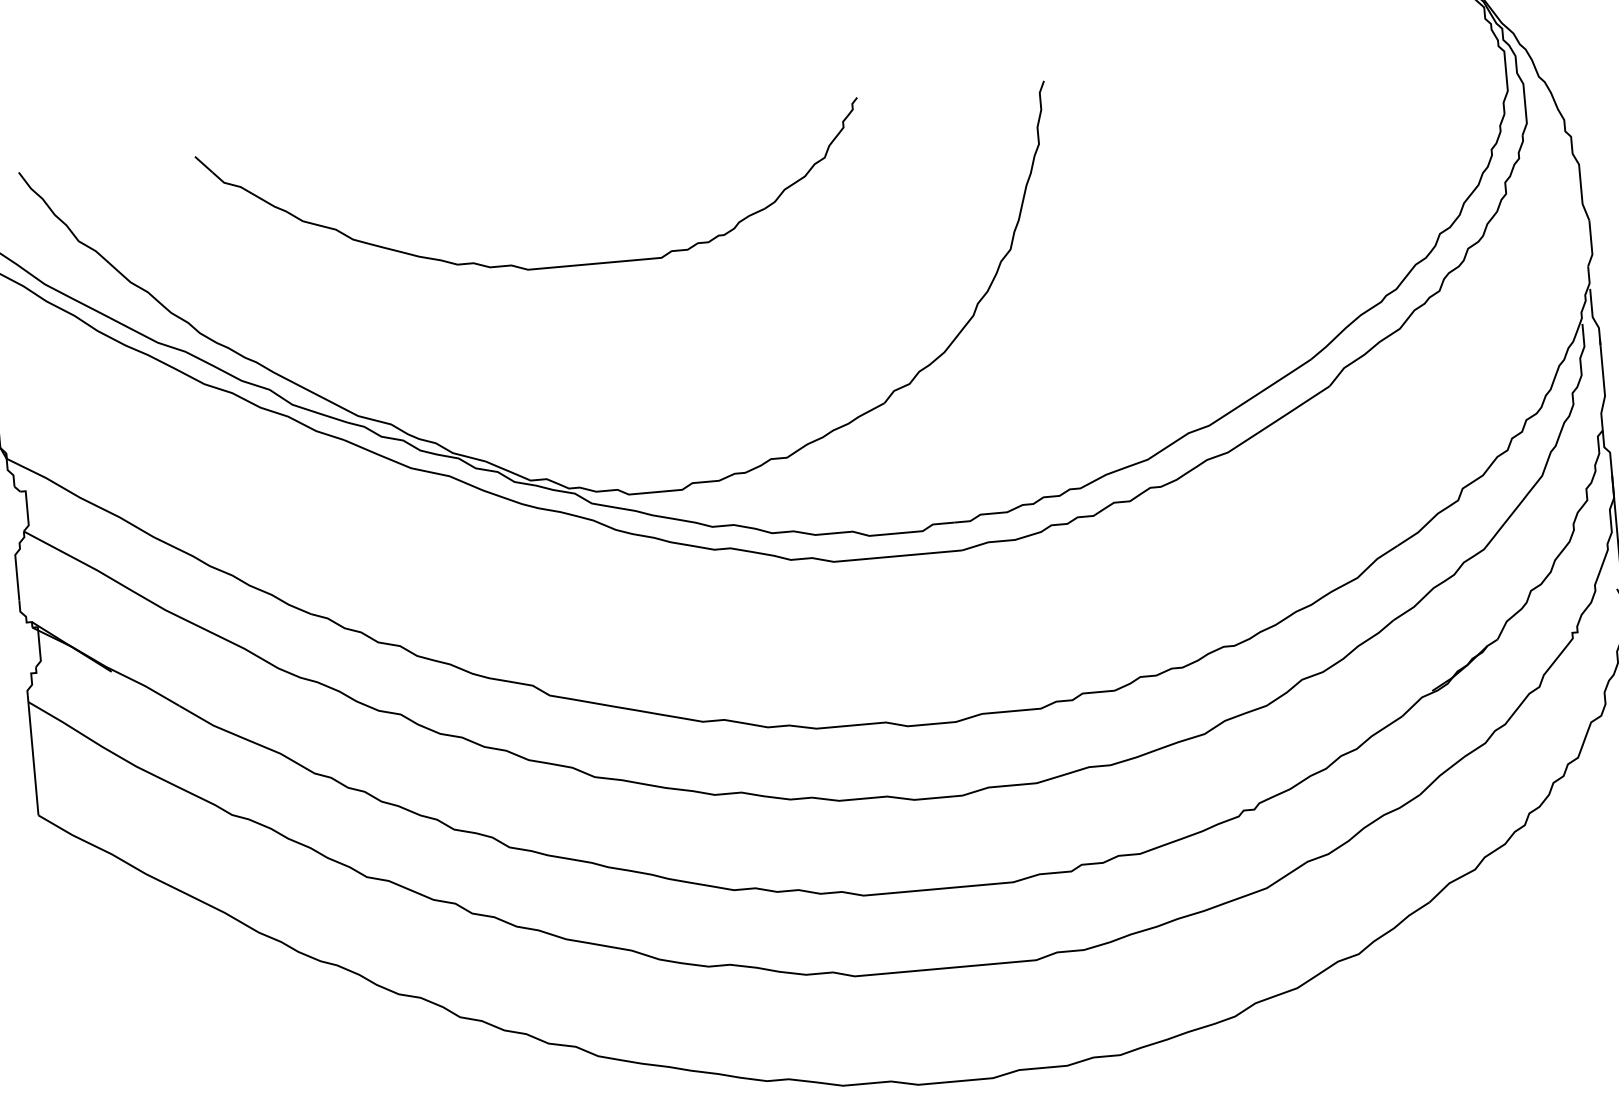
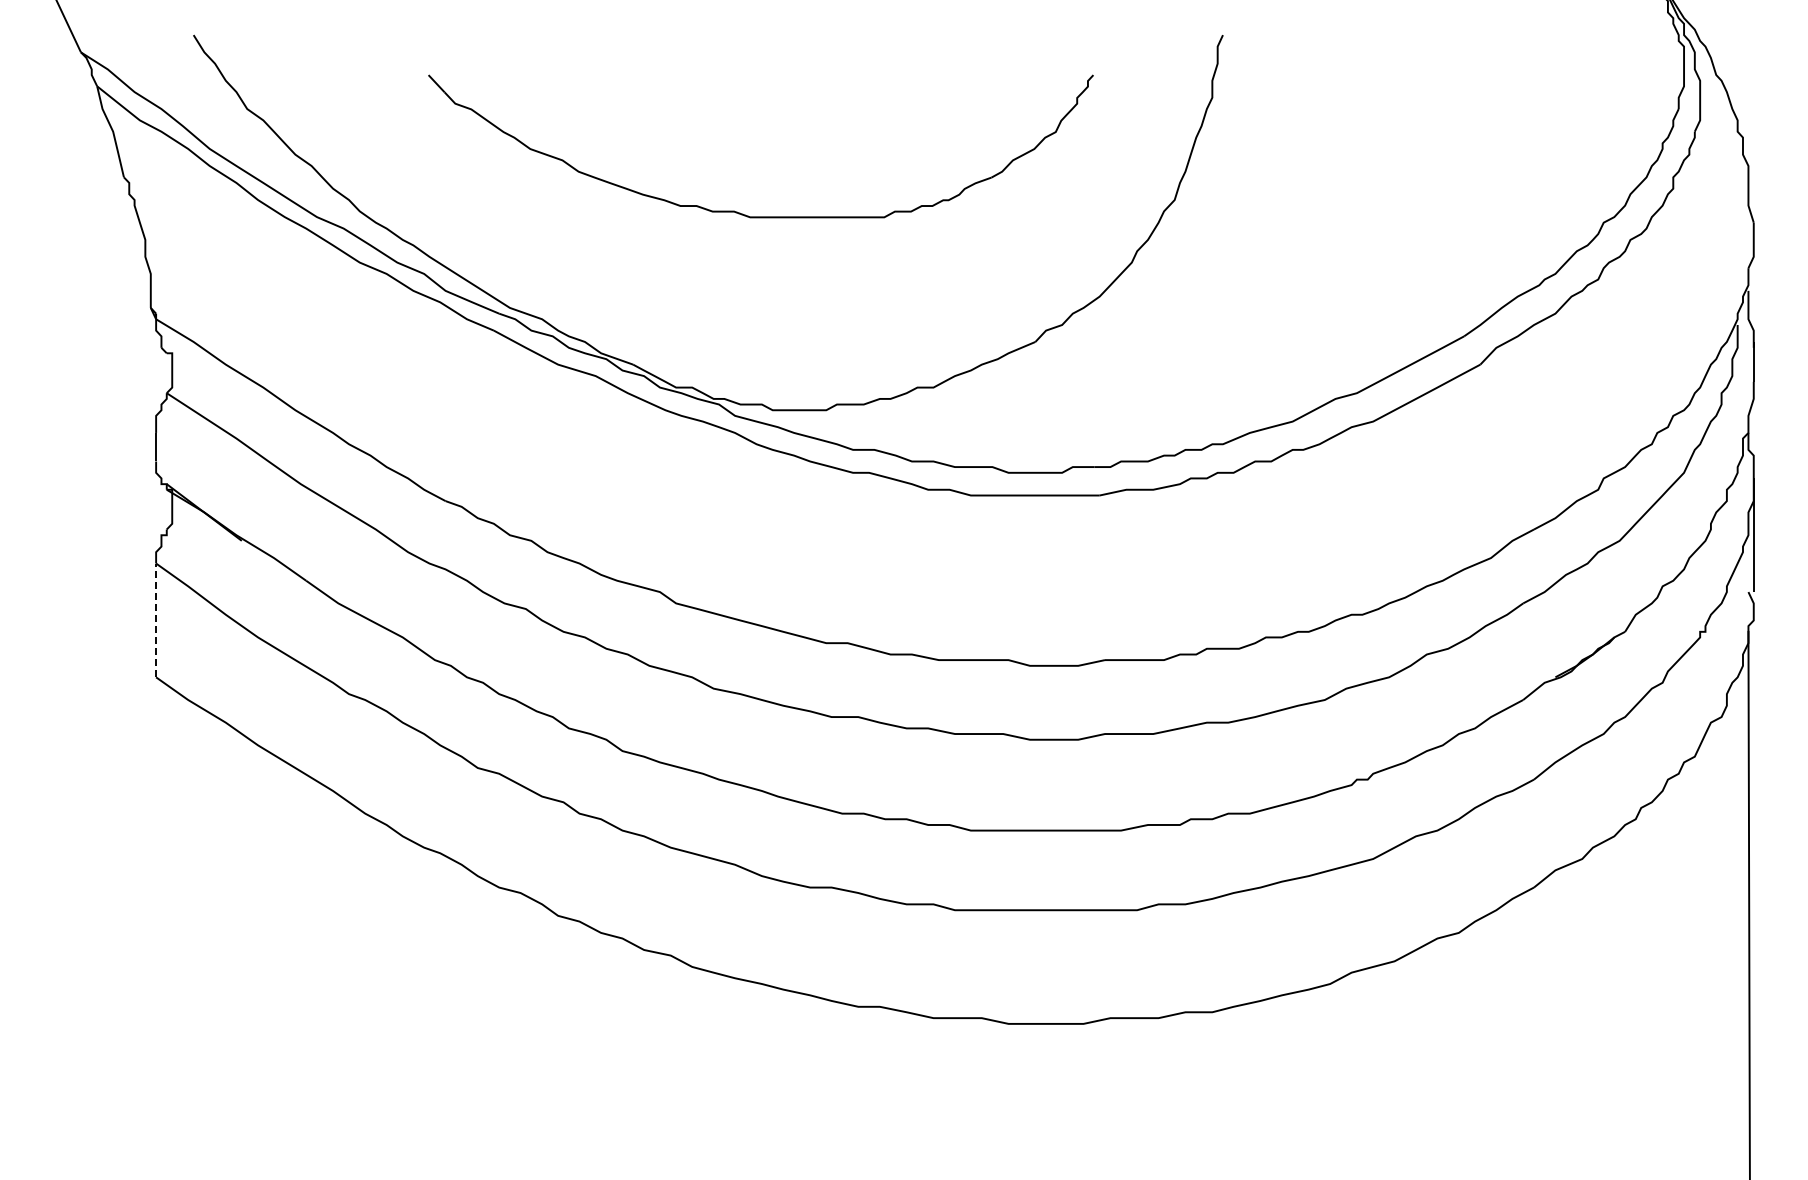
part: (514, 265) -> (737, 211), moved
line: (33, 758) -> (156, 620), solid -> dashed

